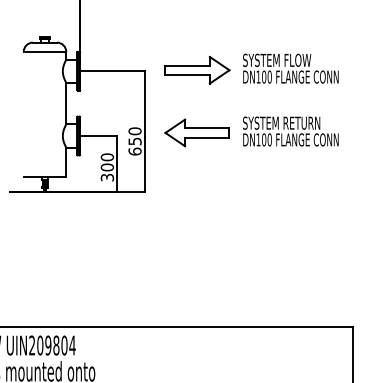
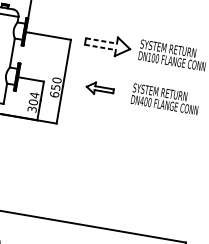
text: (303, 59) -> (182, 50), SYSTEM FLOW -> SYSTEM RETURN
line: (188, 65) -> (102, 40), solid -> dashed
line: (188, 74) -> (101, 47), solid -> dashed
part: (196, 132) -> (99, 88), size x0.6
text: (258, 139) -> (142, 100), DN100 -> DN400
text: (107, 157) -> (34, 95), 300 -> 304

